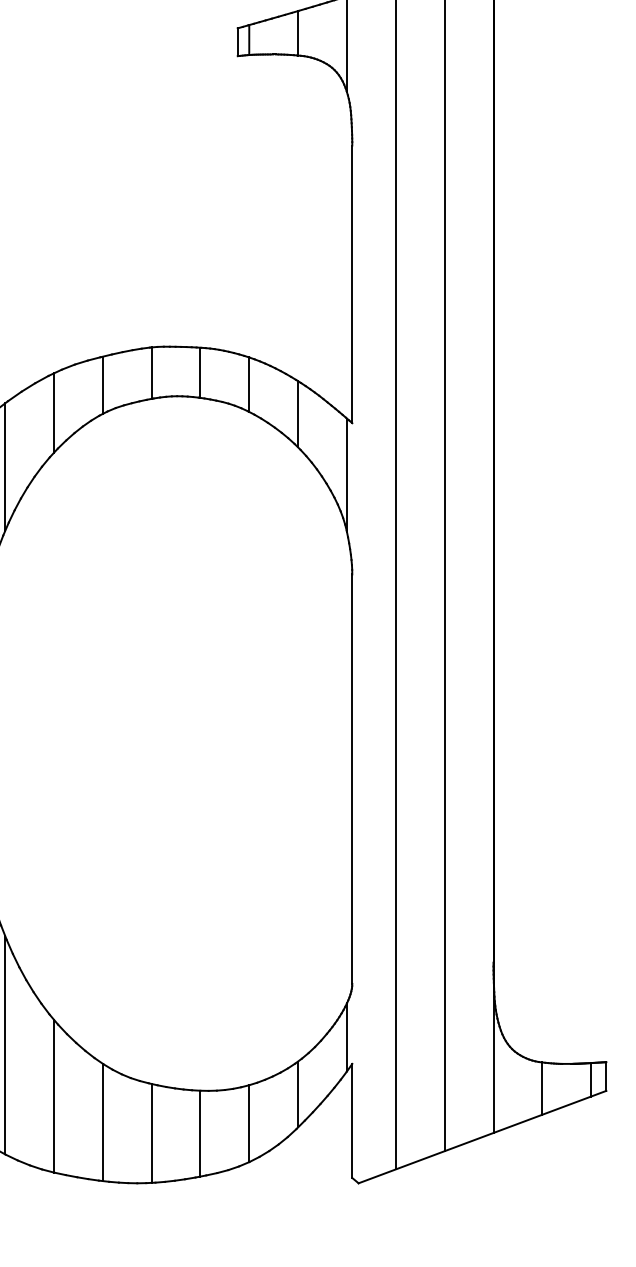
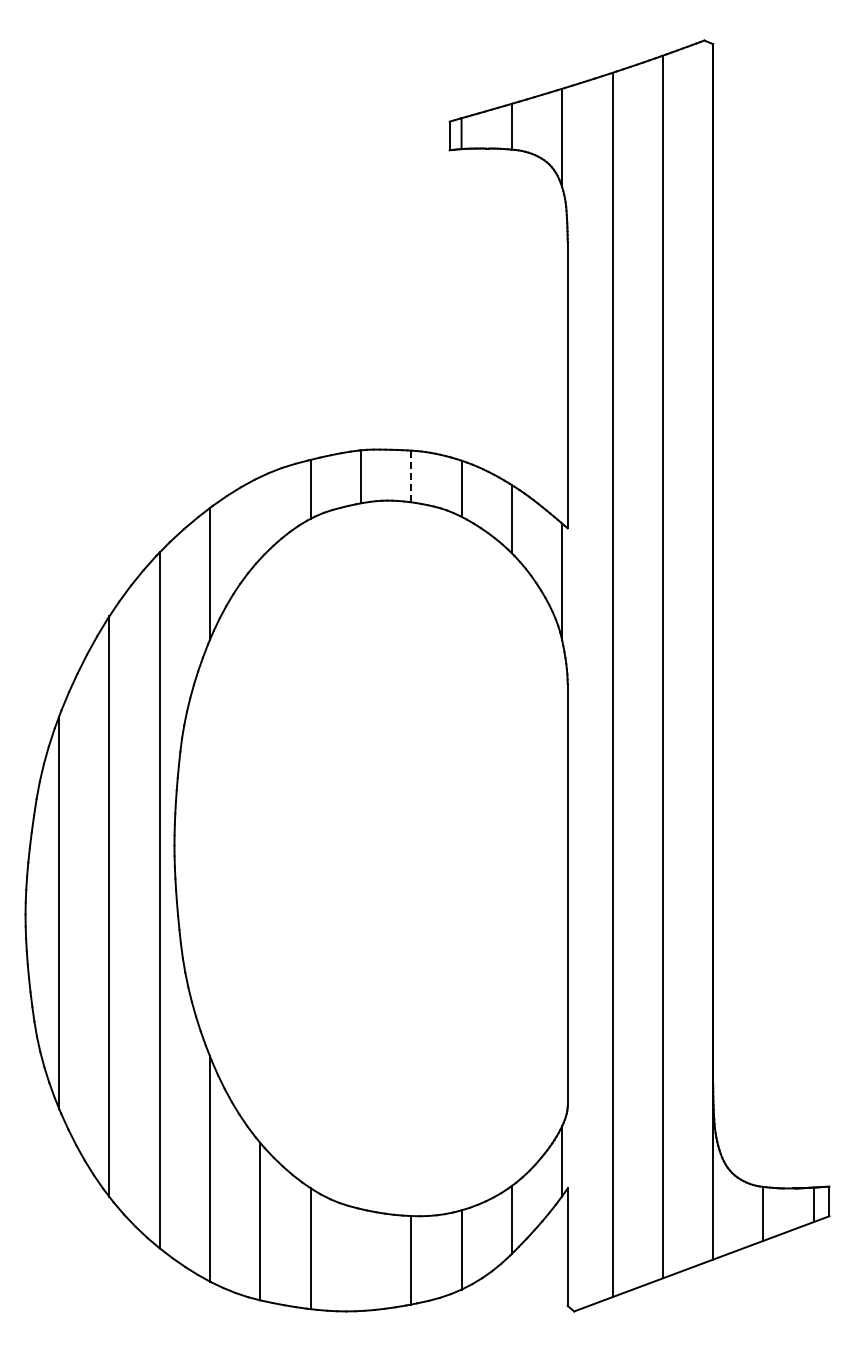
line: (200, 372) -> (411, 476), solid -> dashed
line: (54, 412) -> (260, 517), removed
line: (151, 1133) -> (360, 1260), removed

